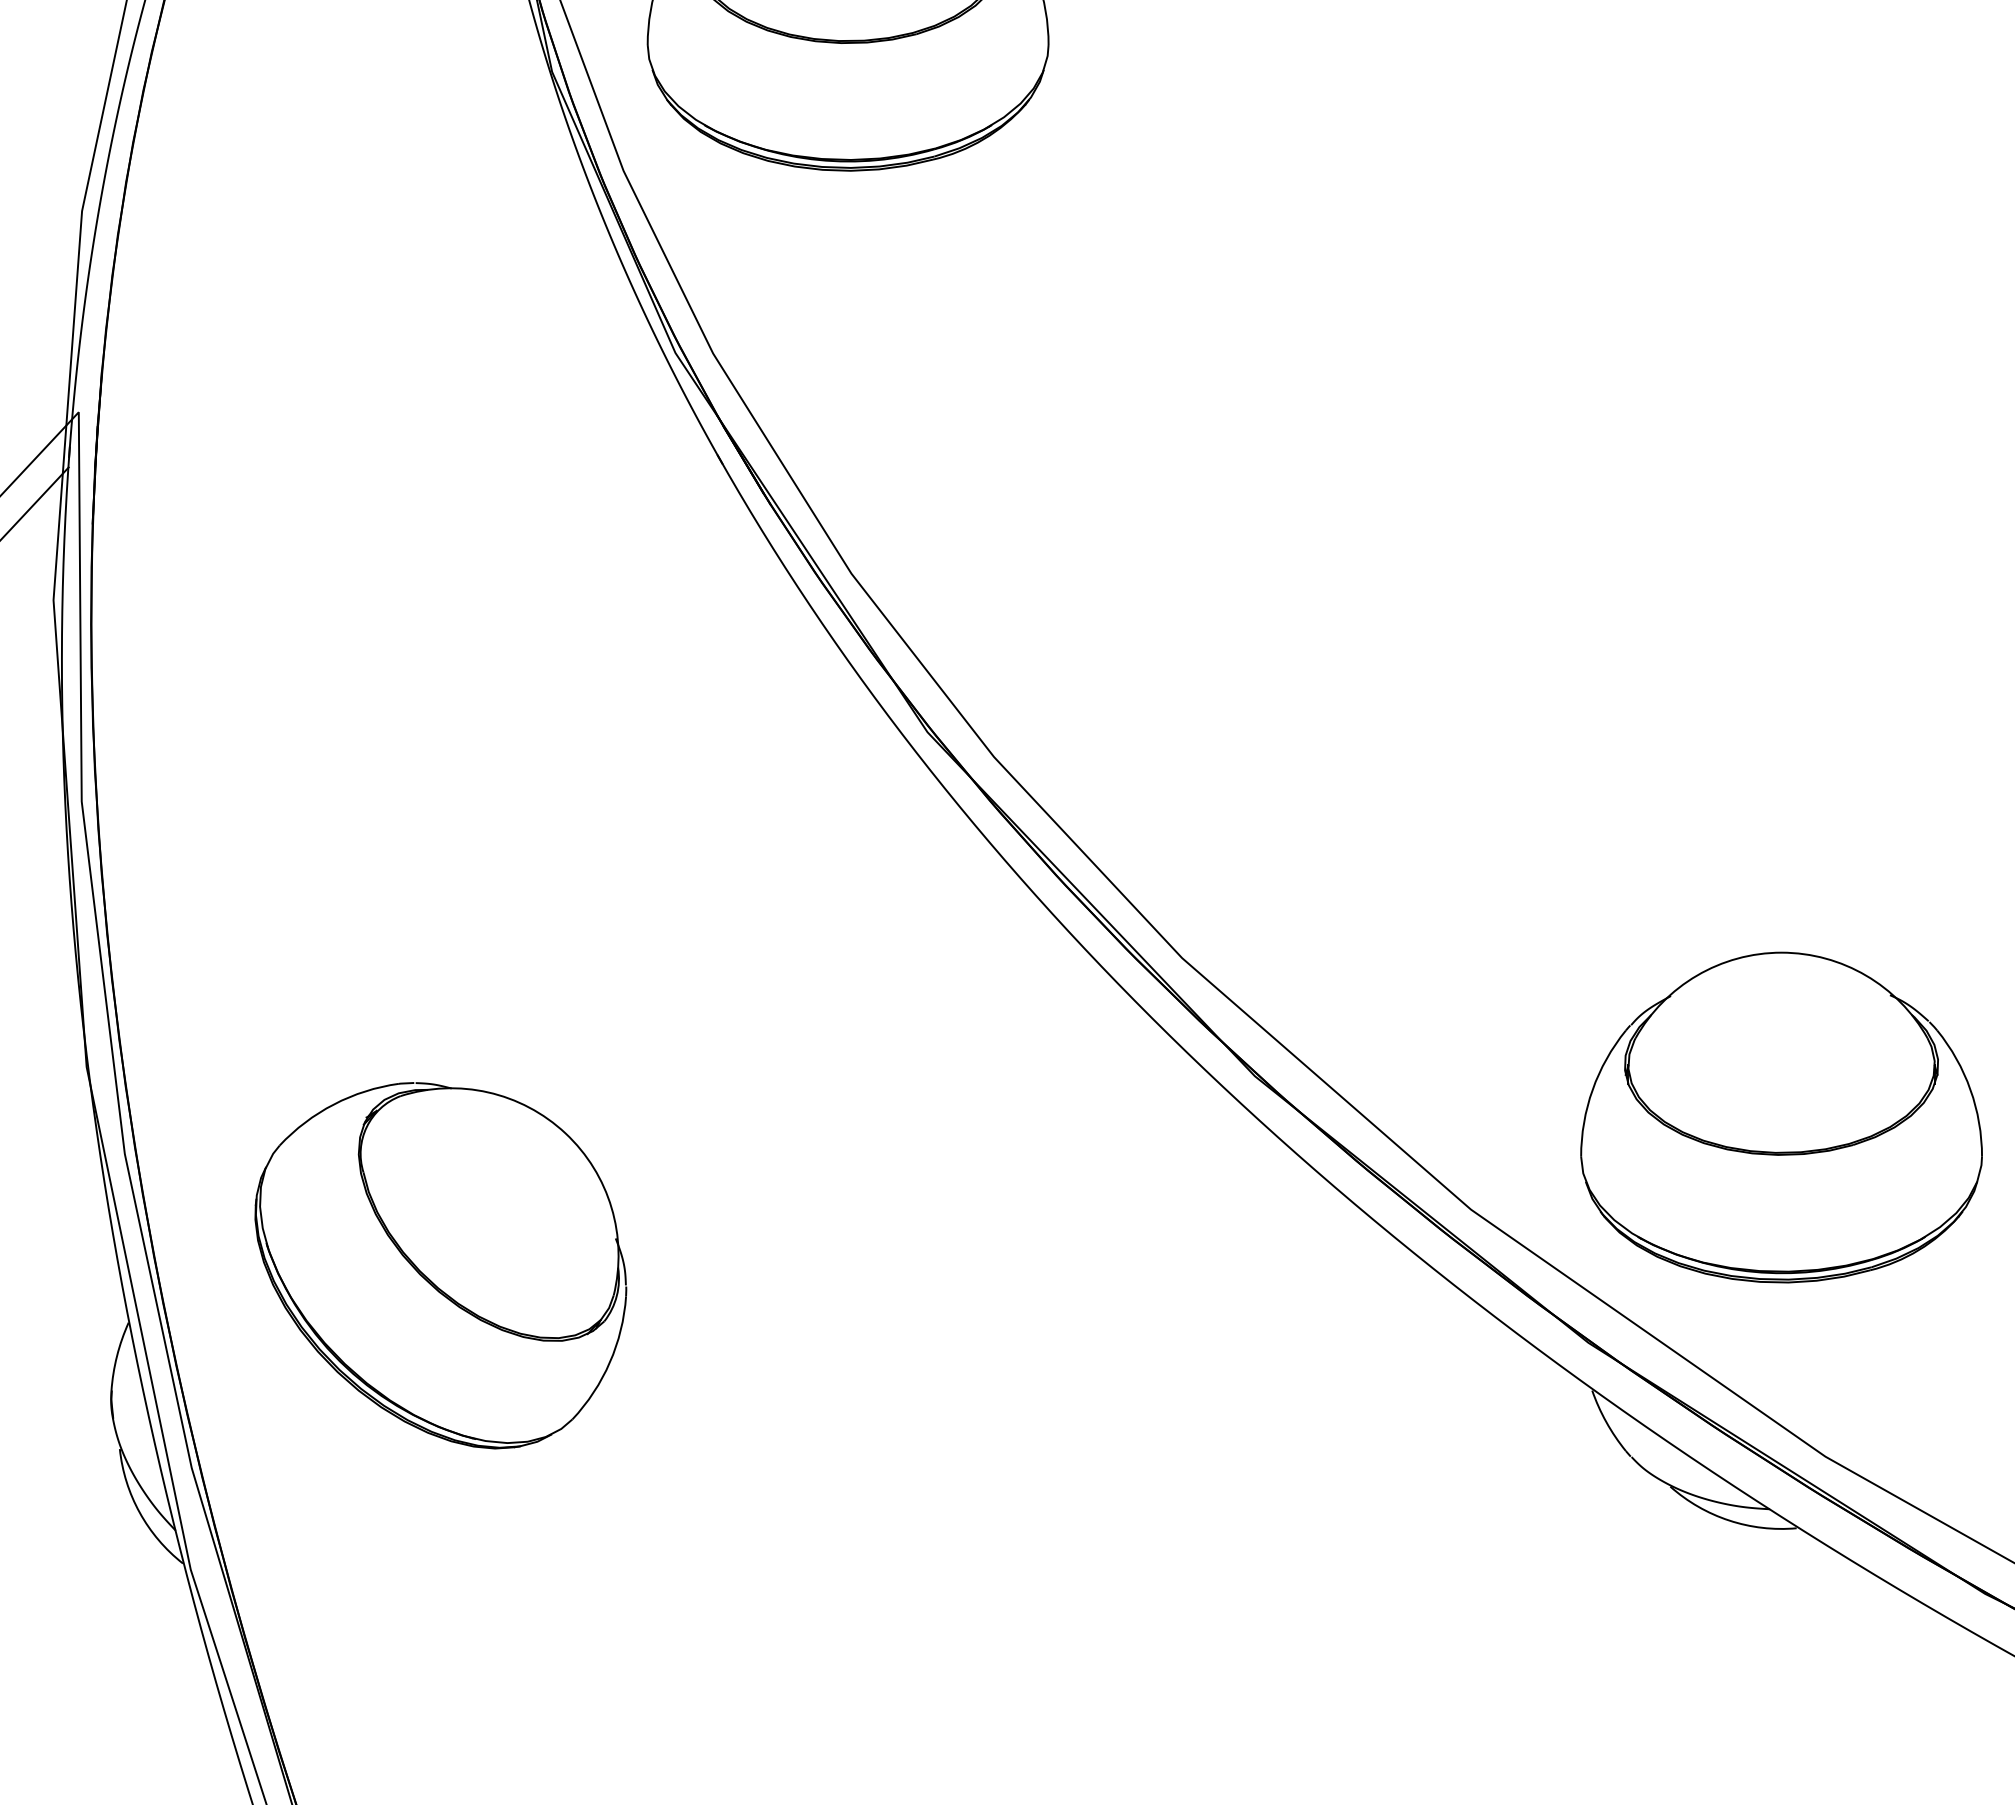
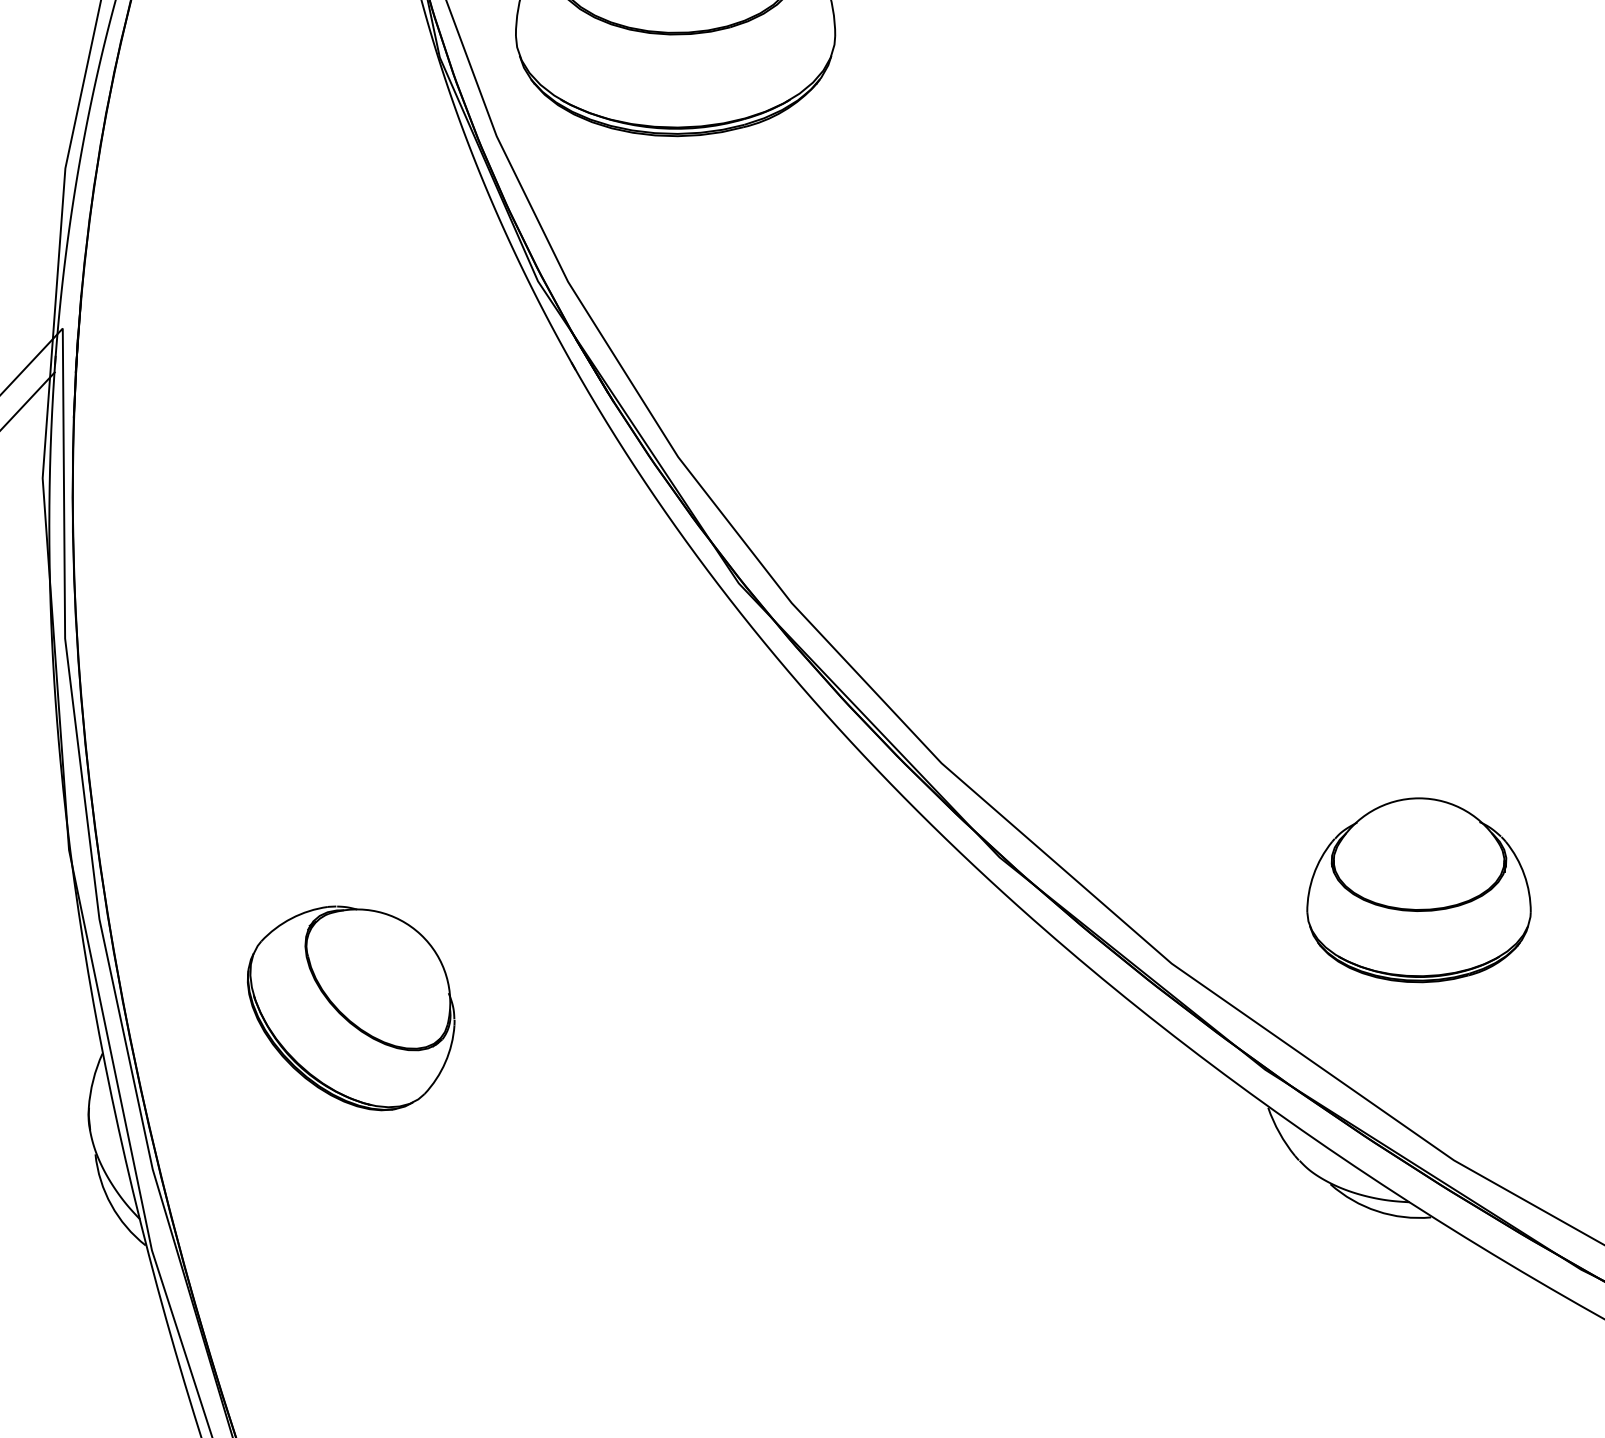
part: (1781, 1117) -> (1418, 890), size x0.7
part: (440, 1265) -> (350, 1008), size x0.7

